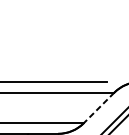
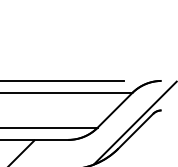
line: (98, 107) -> (114, 110), dashed -> solid

